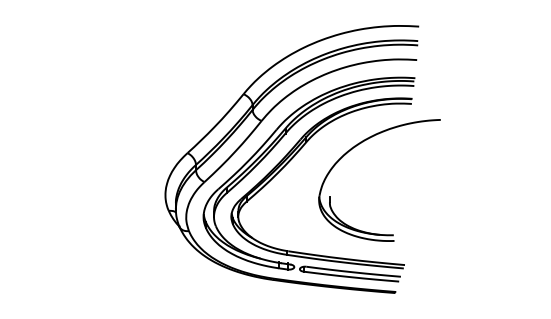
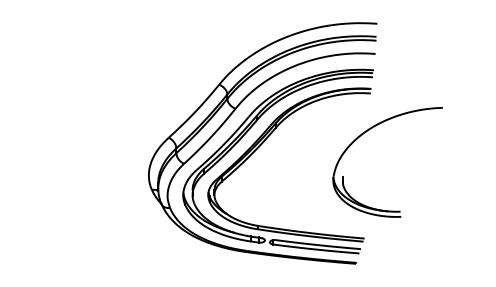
part: (355, 147) -> (366, 132), moved

